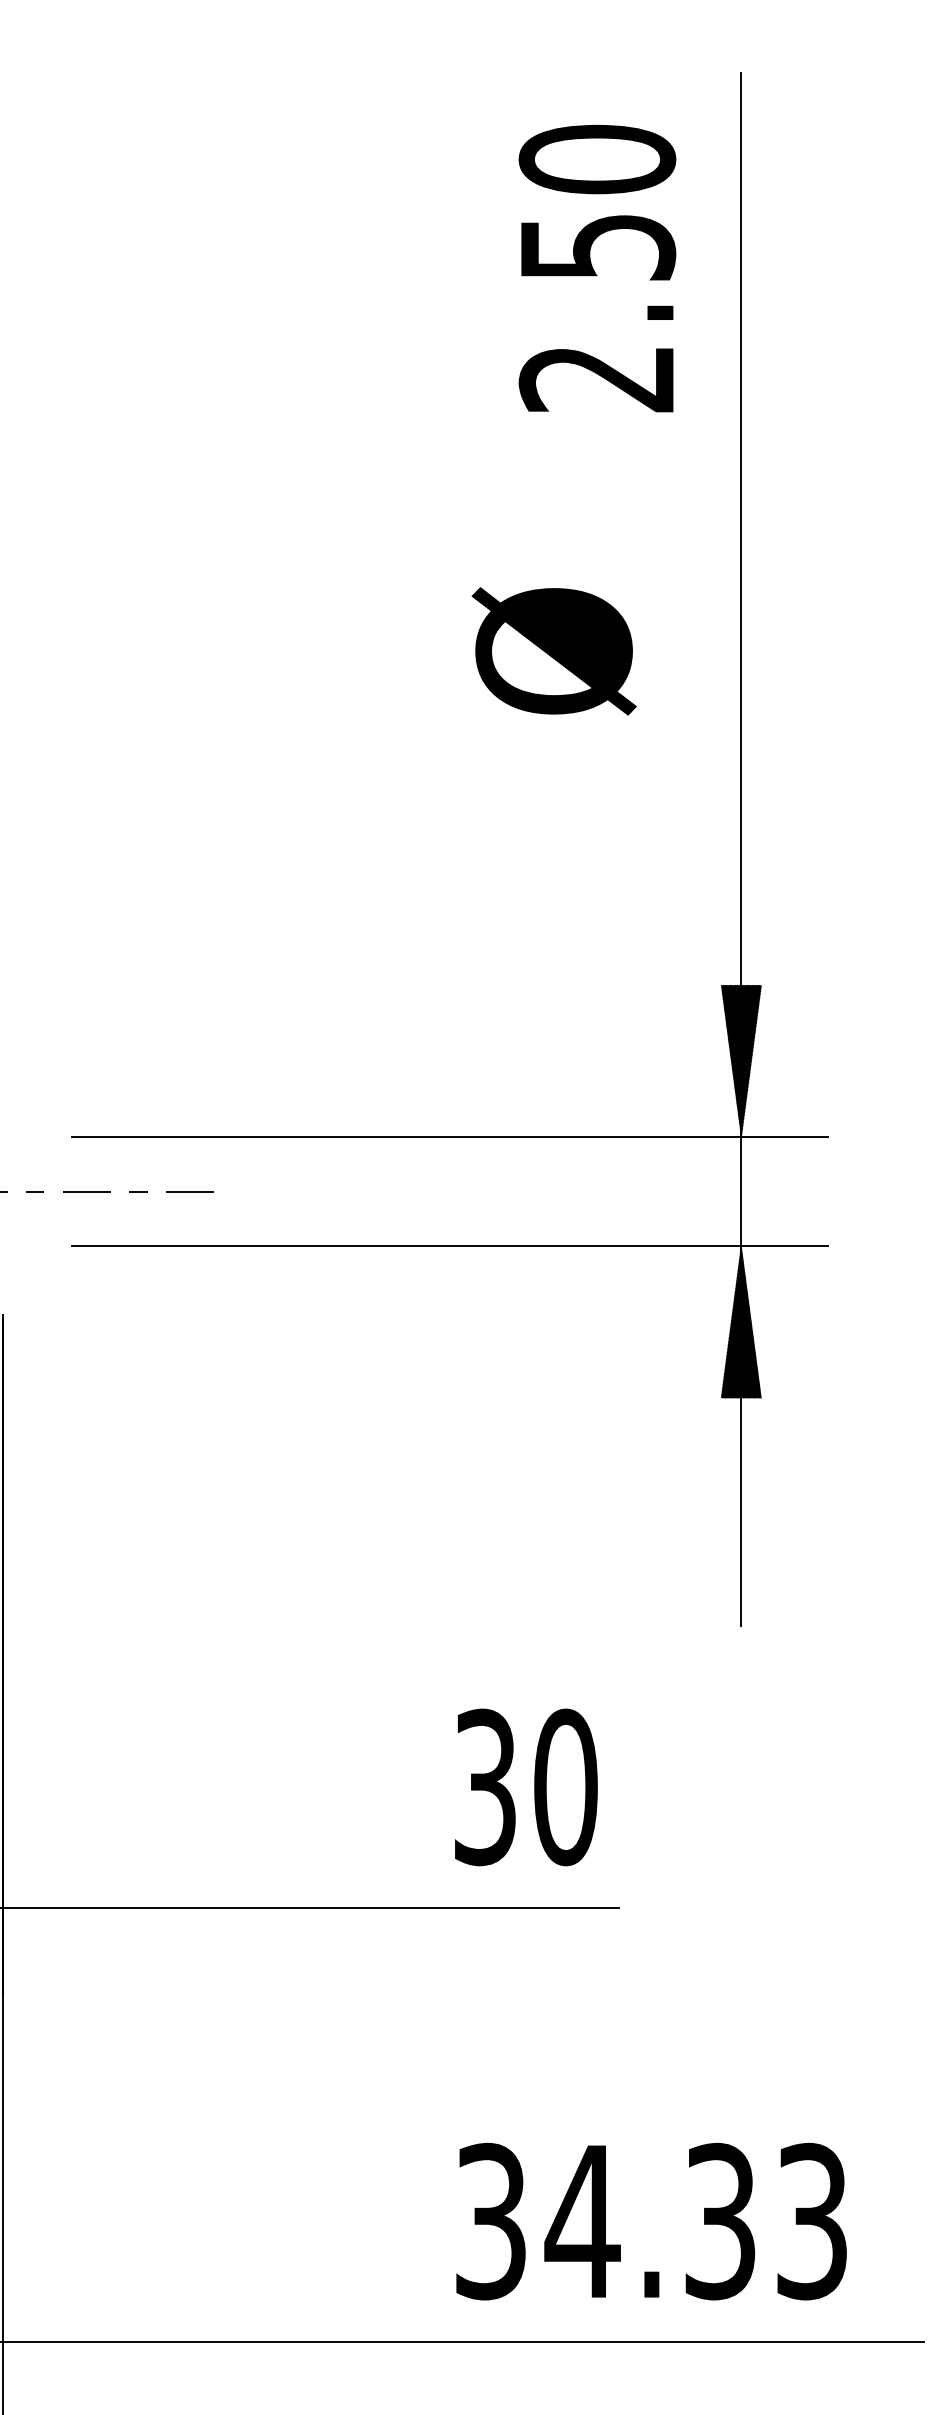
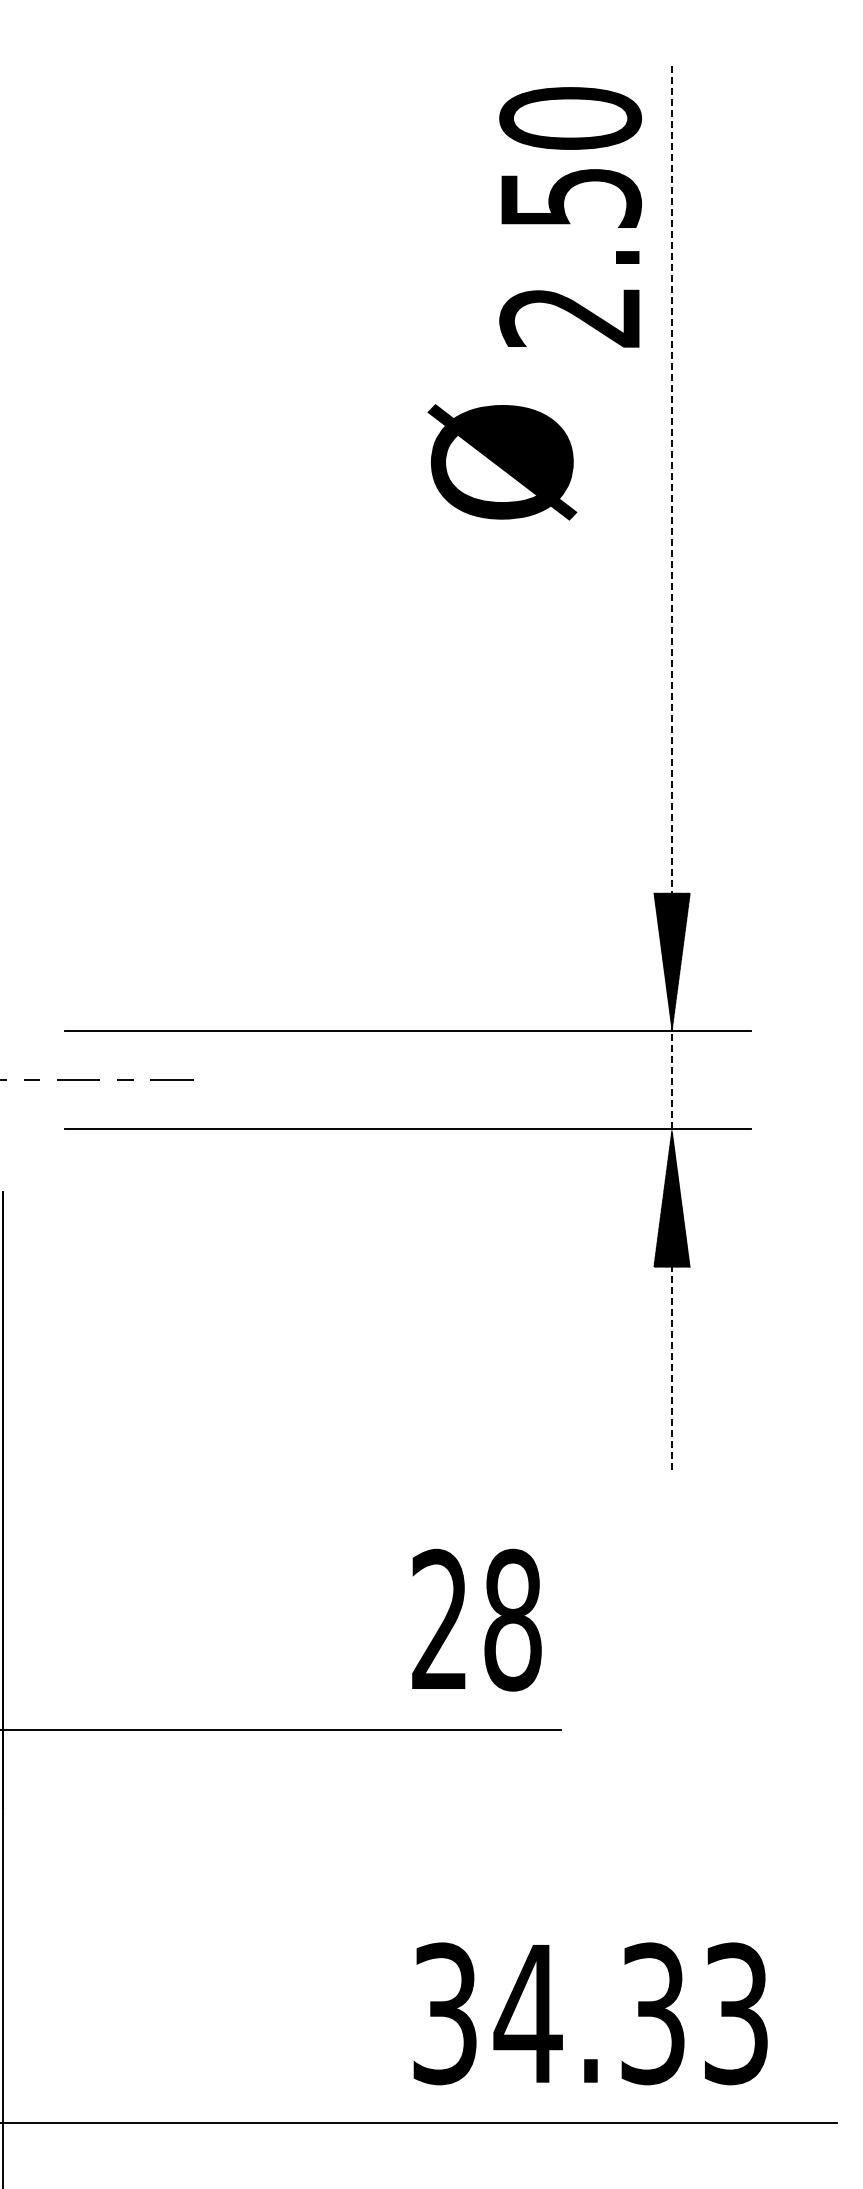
text: (597, 268) -> (570, 217), moved
text: (554, 651) -> (502, 462), moved
line: (741, 850) -> (672, 770), solid -> dashed
text: (525, 1787) -> (476, 1620), 30 -> 28

